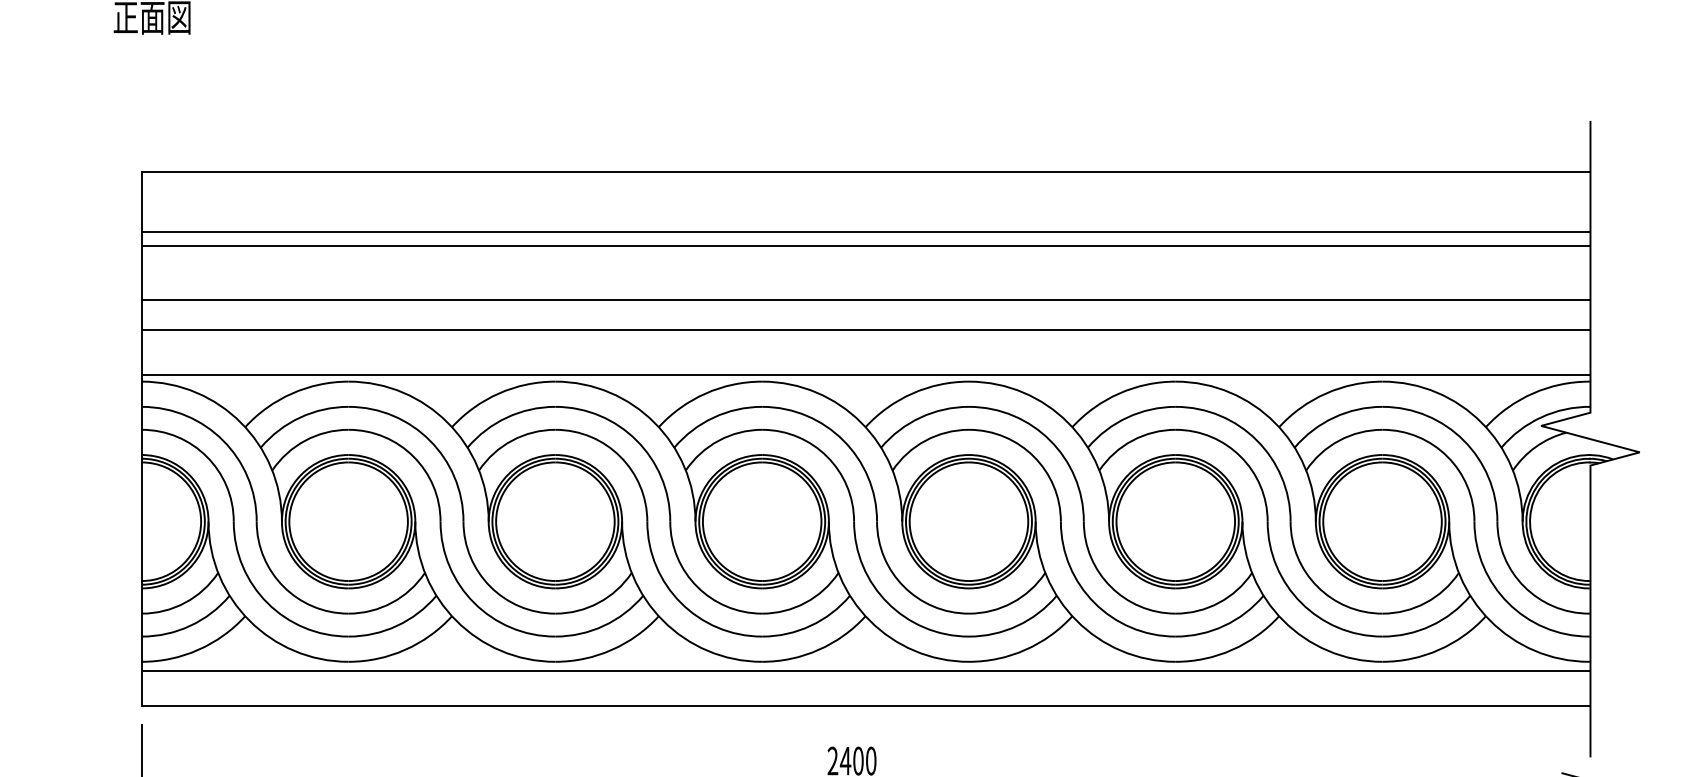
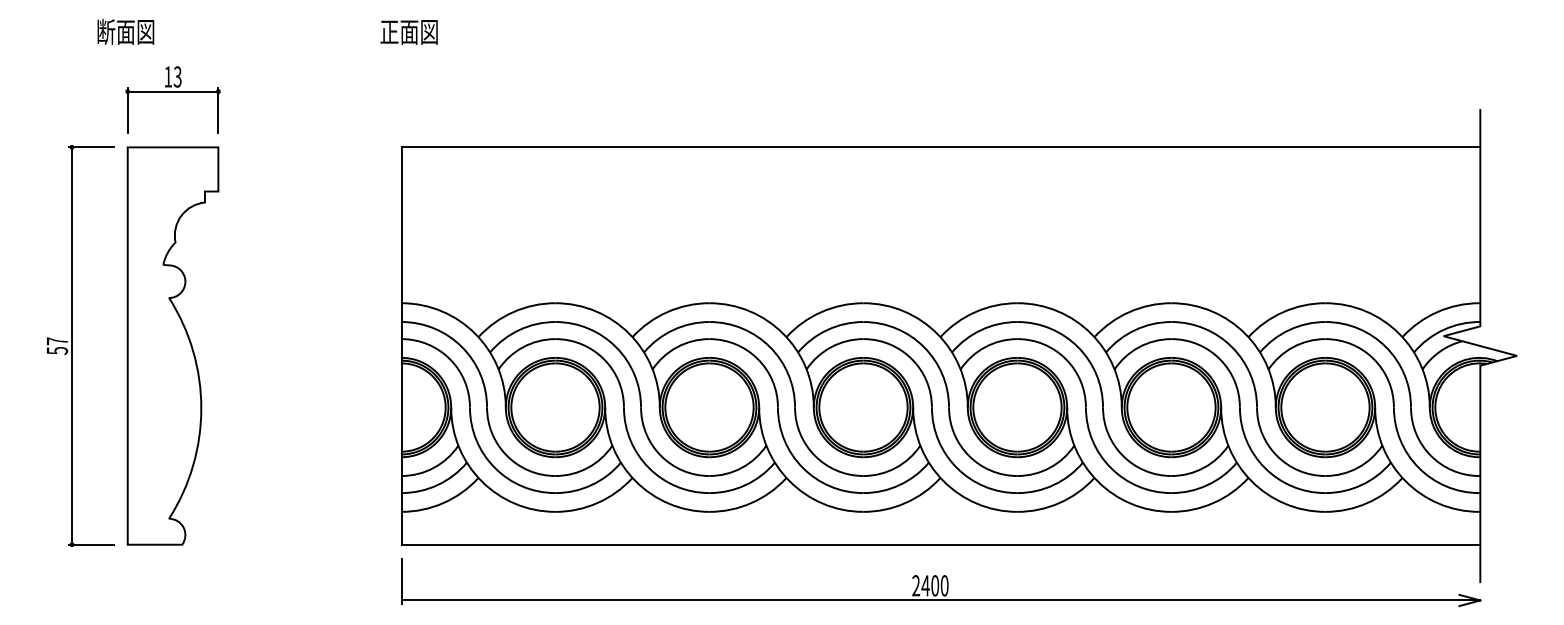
line: (865, 231) -> (940, 191), removed
line: (865, 246) -> (940, 202), removed
line: (865, 300) -> (940, 242), removed
line: (865, 329) -> (940, 264), removed
line: (865, 375) -> (940, 298), removed
line: (865, 670) -> (940, 518), removed

